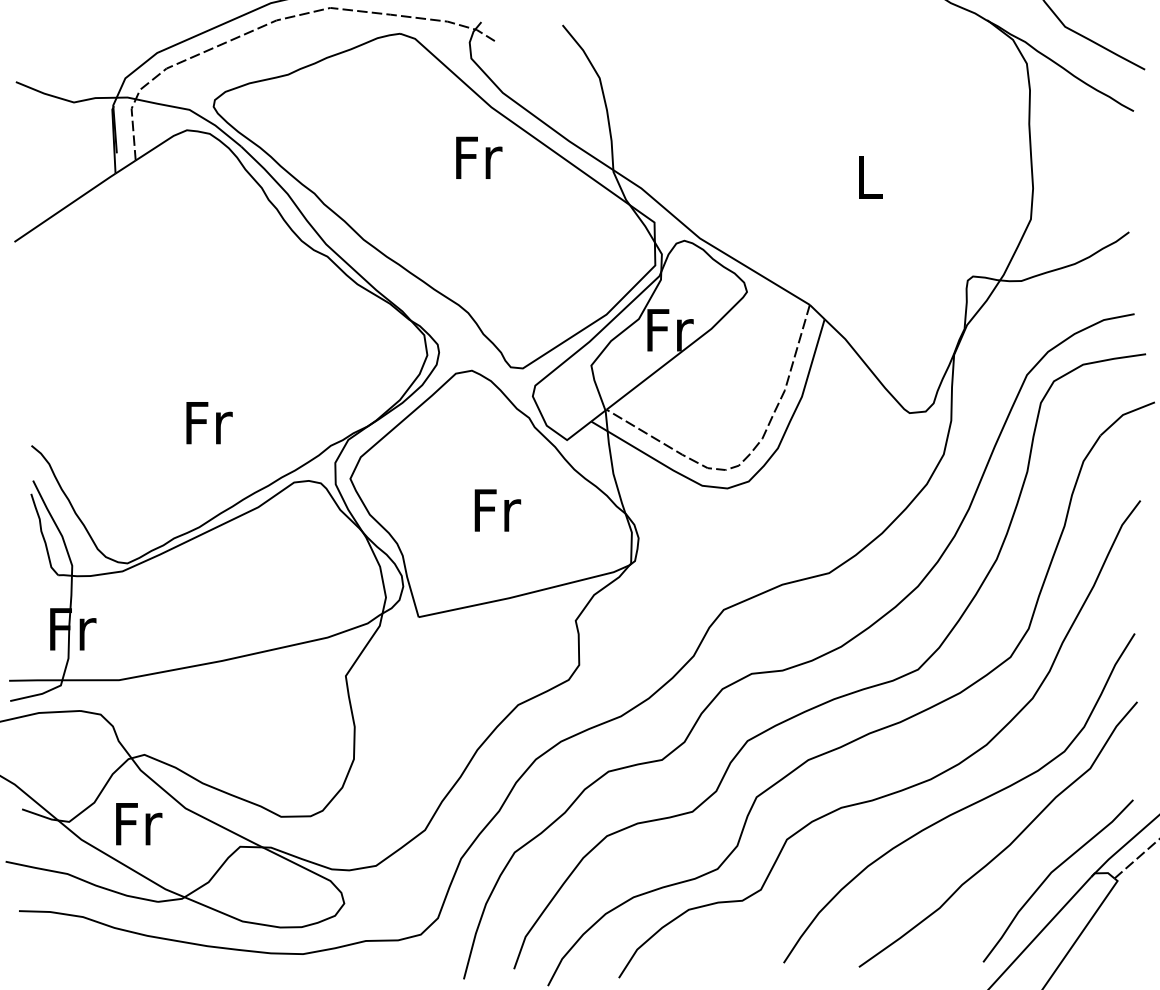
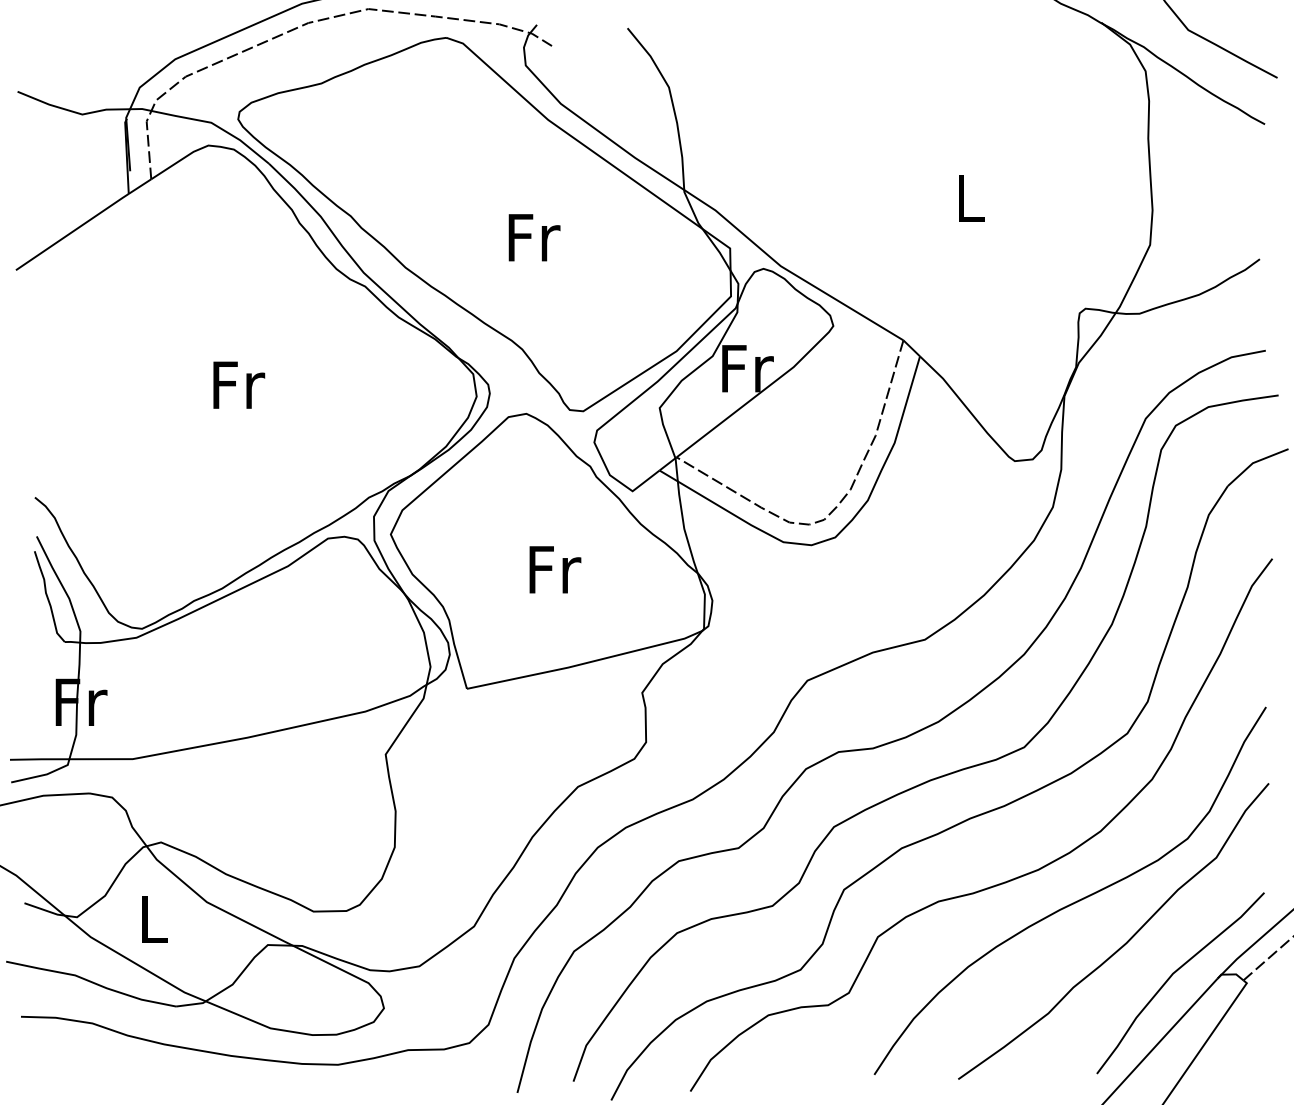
text: (479, 157) -> (534, 237), moved
text: (209, 423) -> (239, 385), moved
text: (139, 824) -> (155, 920), Fr -> L

